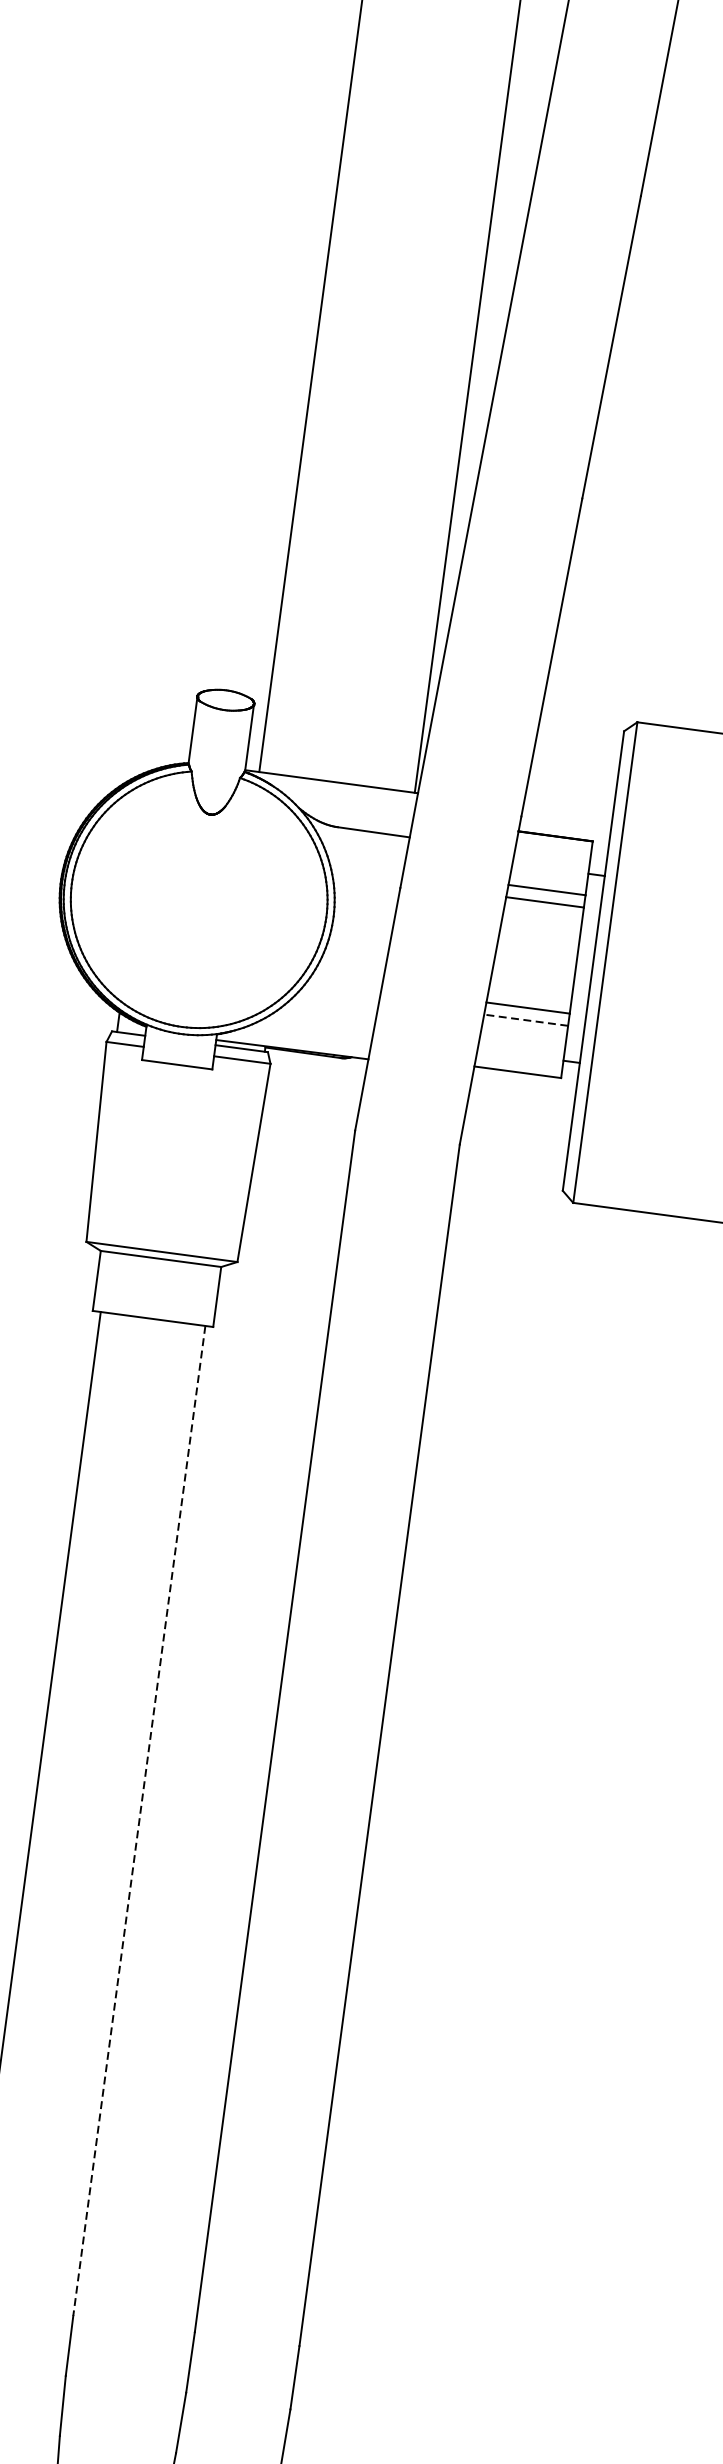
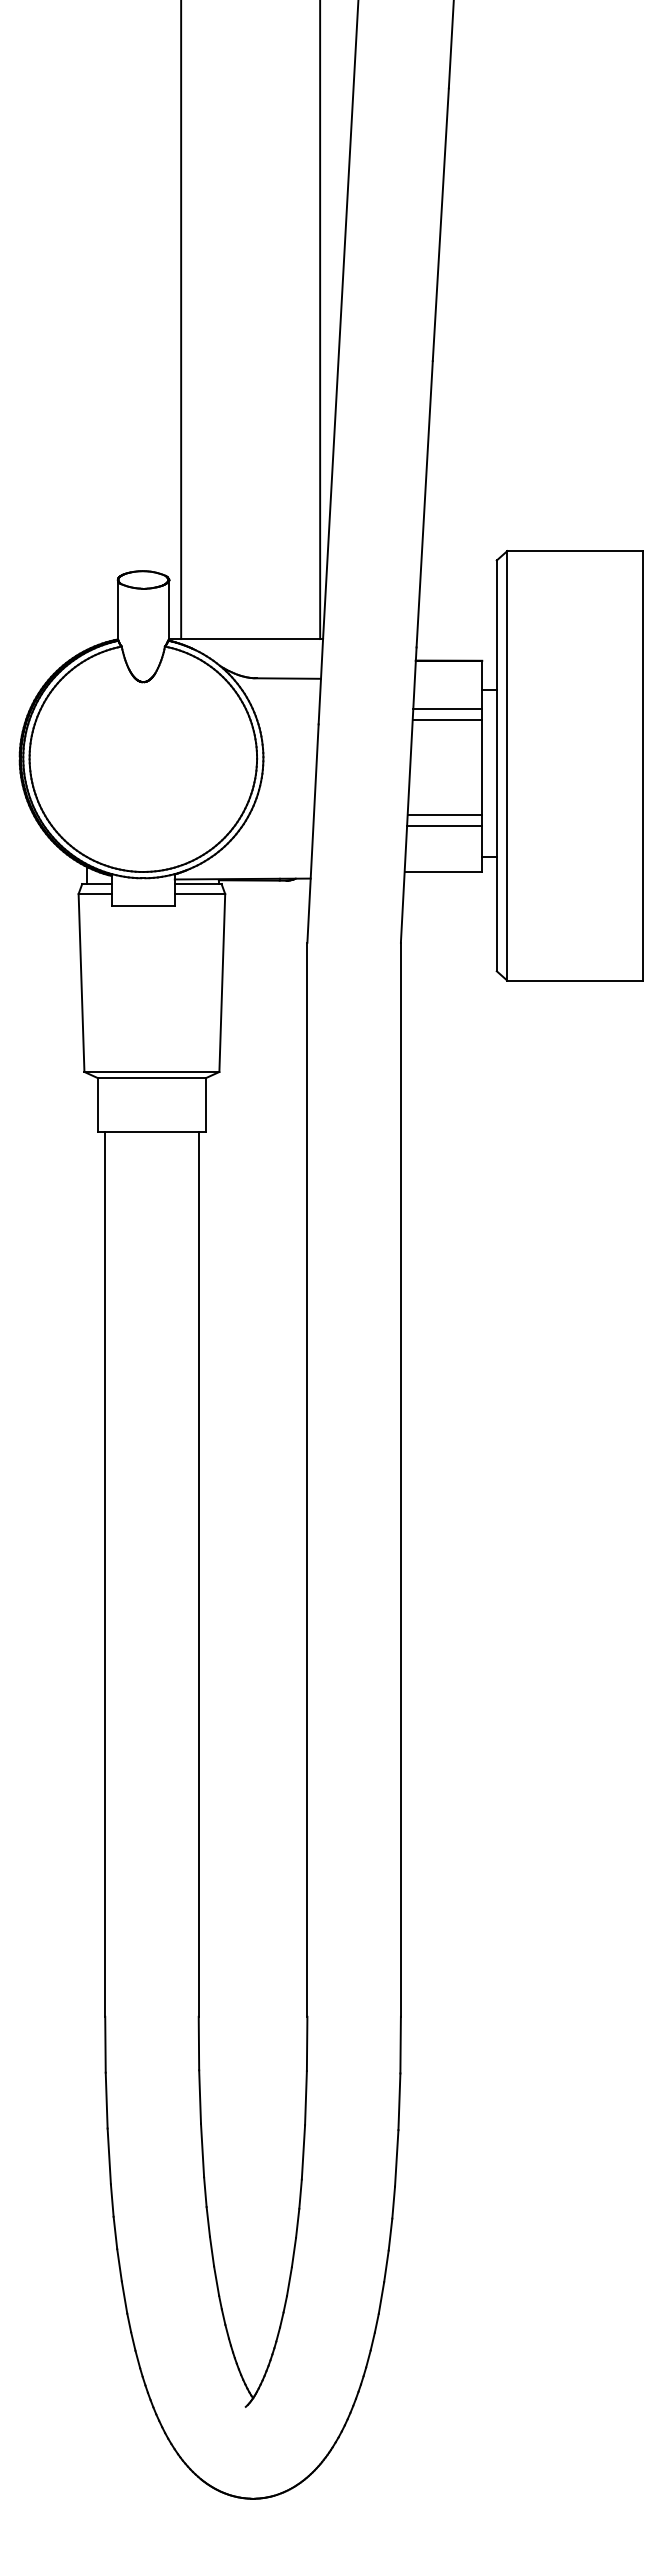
line: (526, 1019) -> (444, 825), dashed -> solid
line: (139, 1821) -> (198, 1574), dashed -> solid

